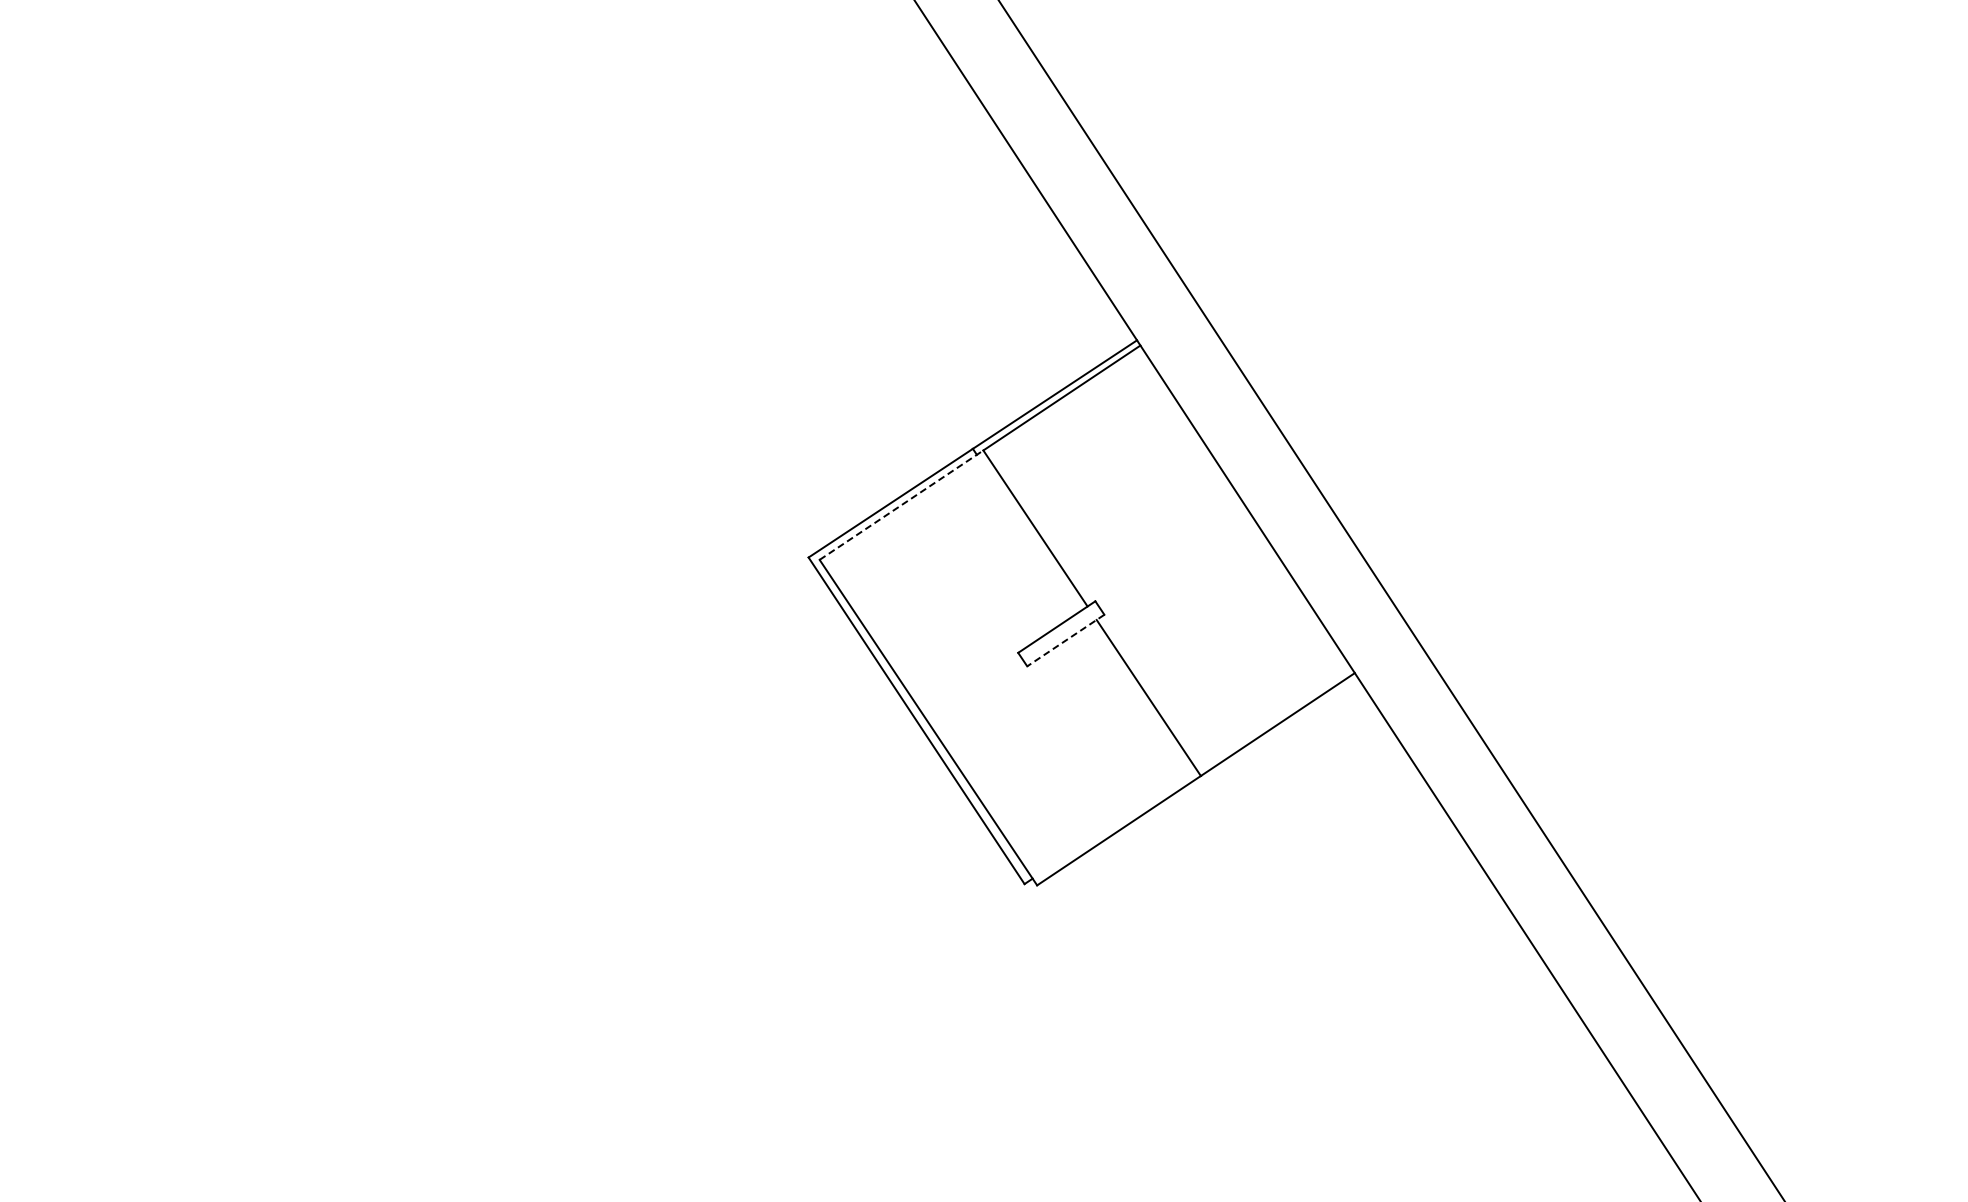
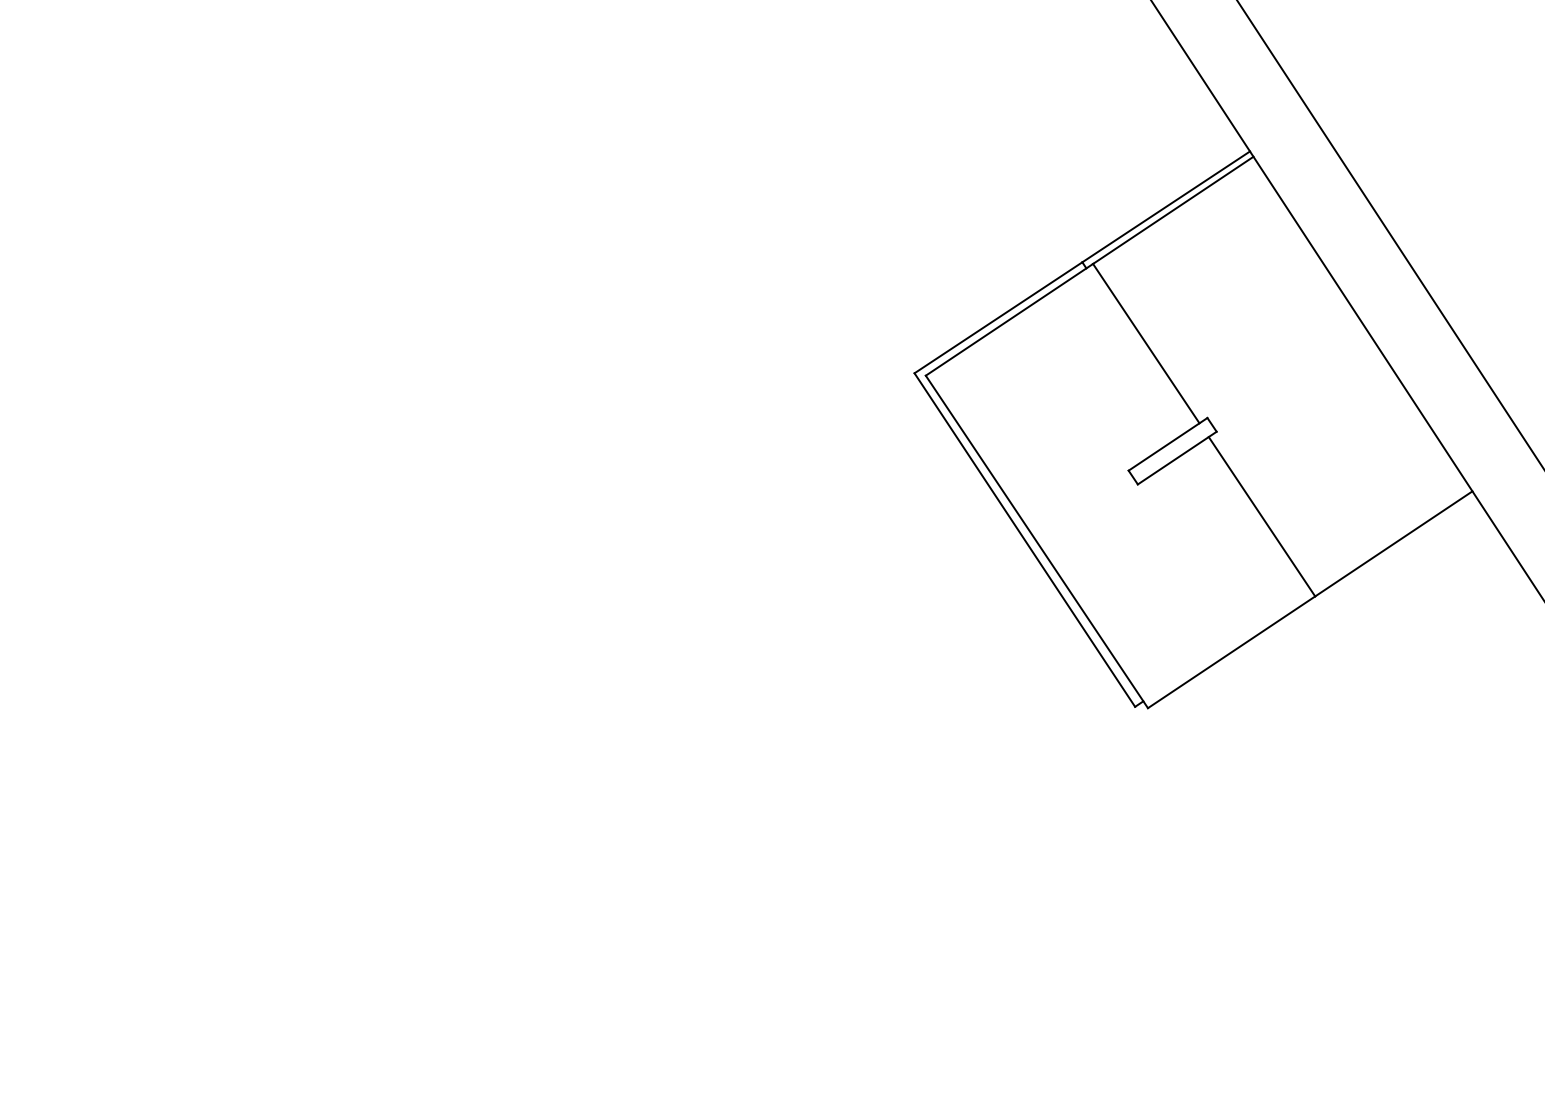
line: (901, 504) -> (1009, 319), dashed -> solid
line: (1065, 640) -> (1176, 458), dashed -> solid

